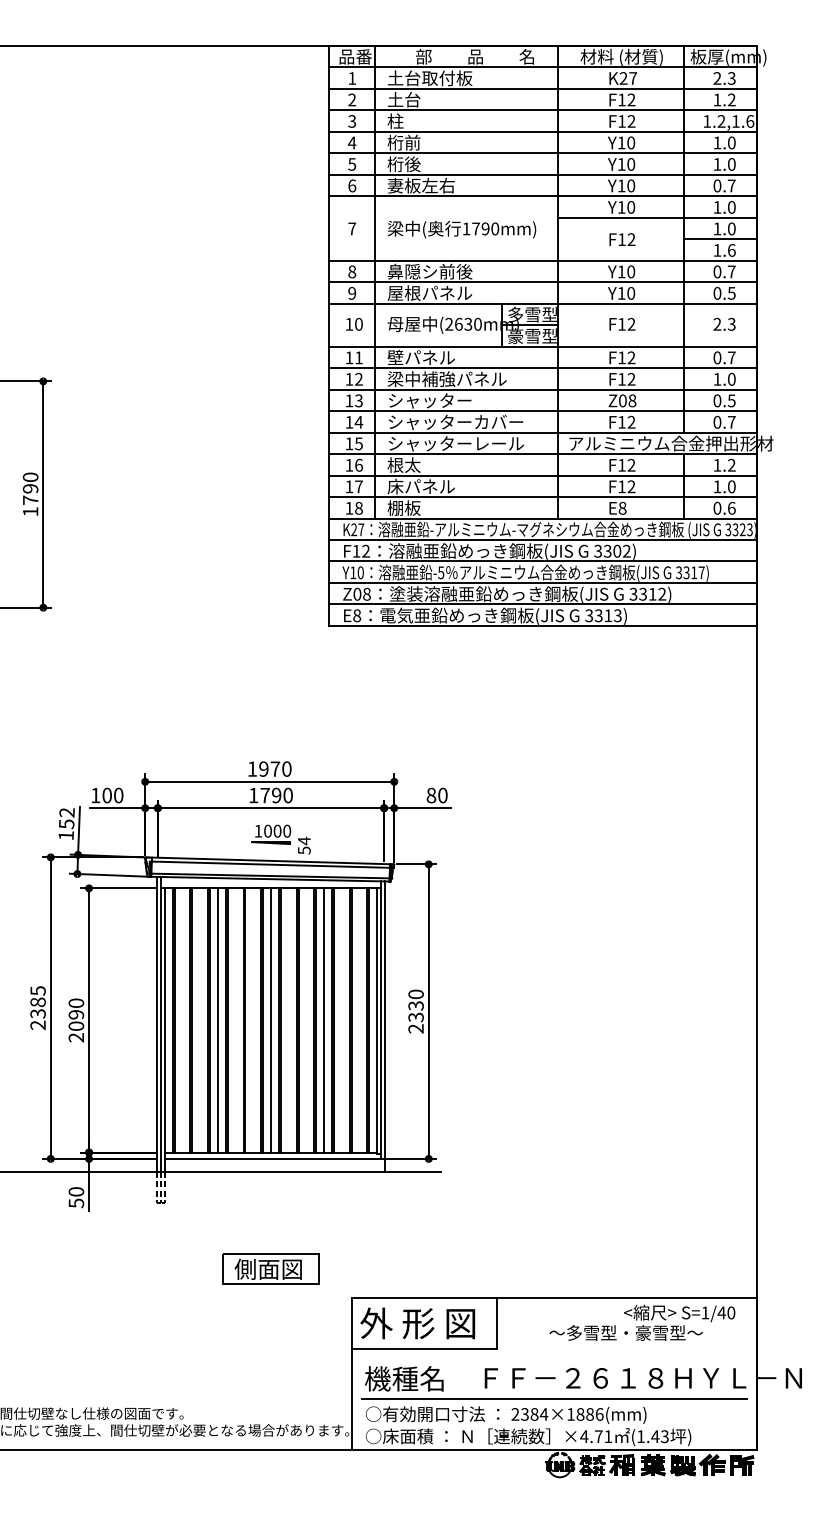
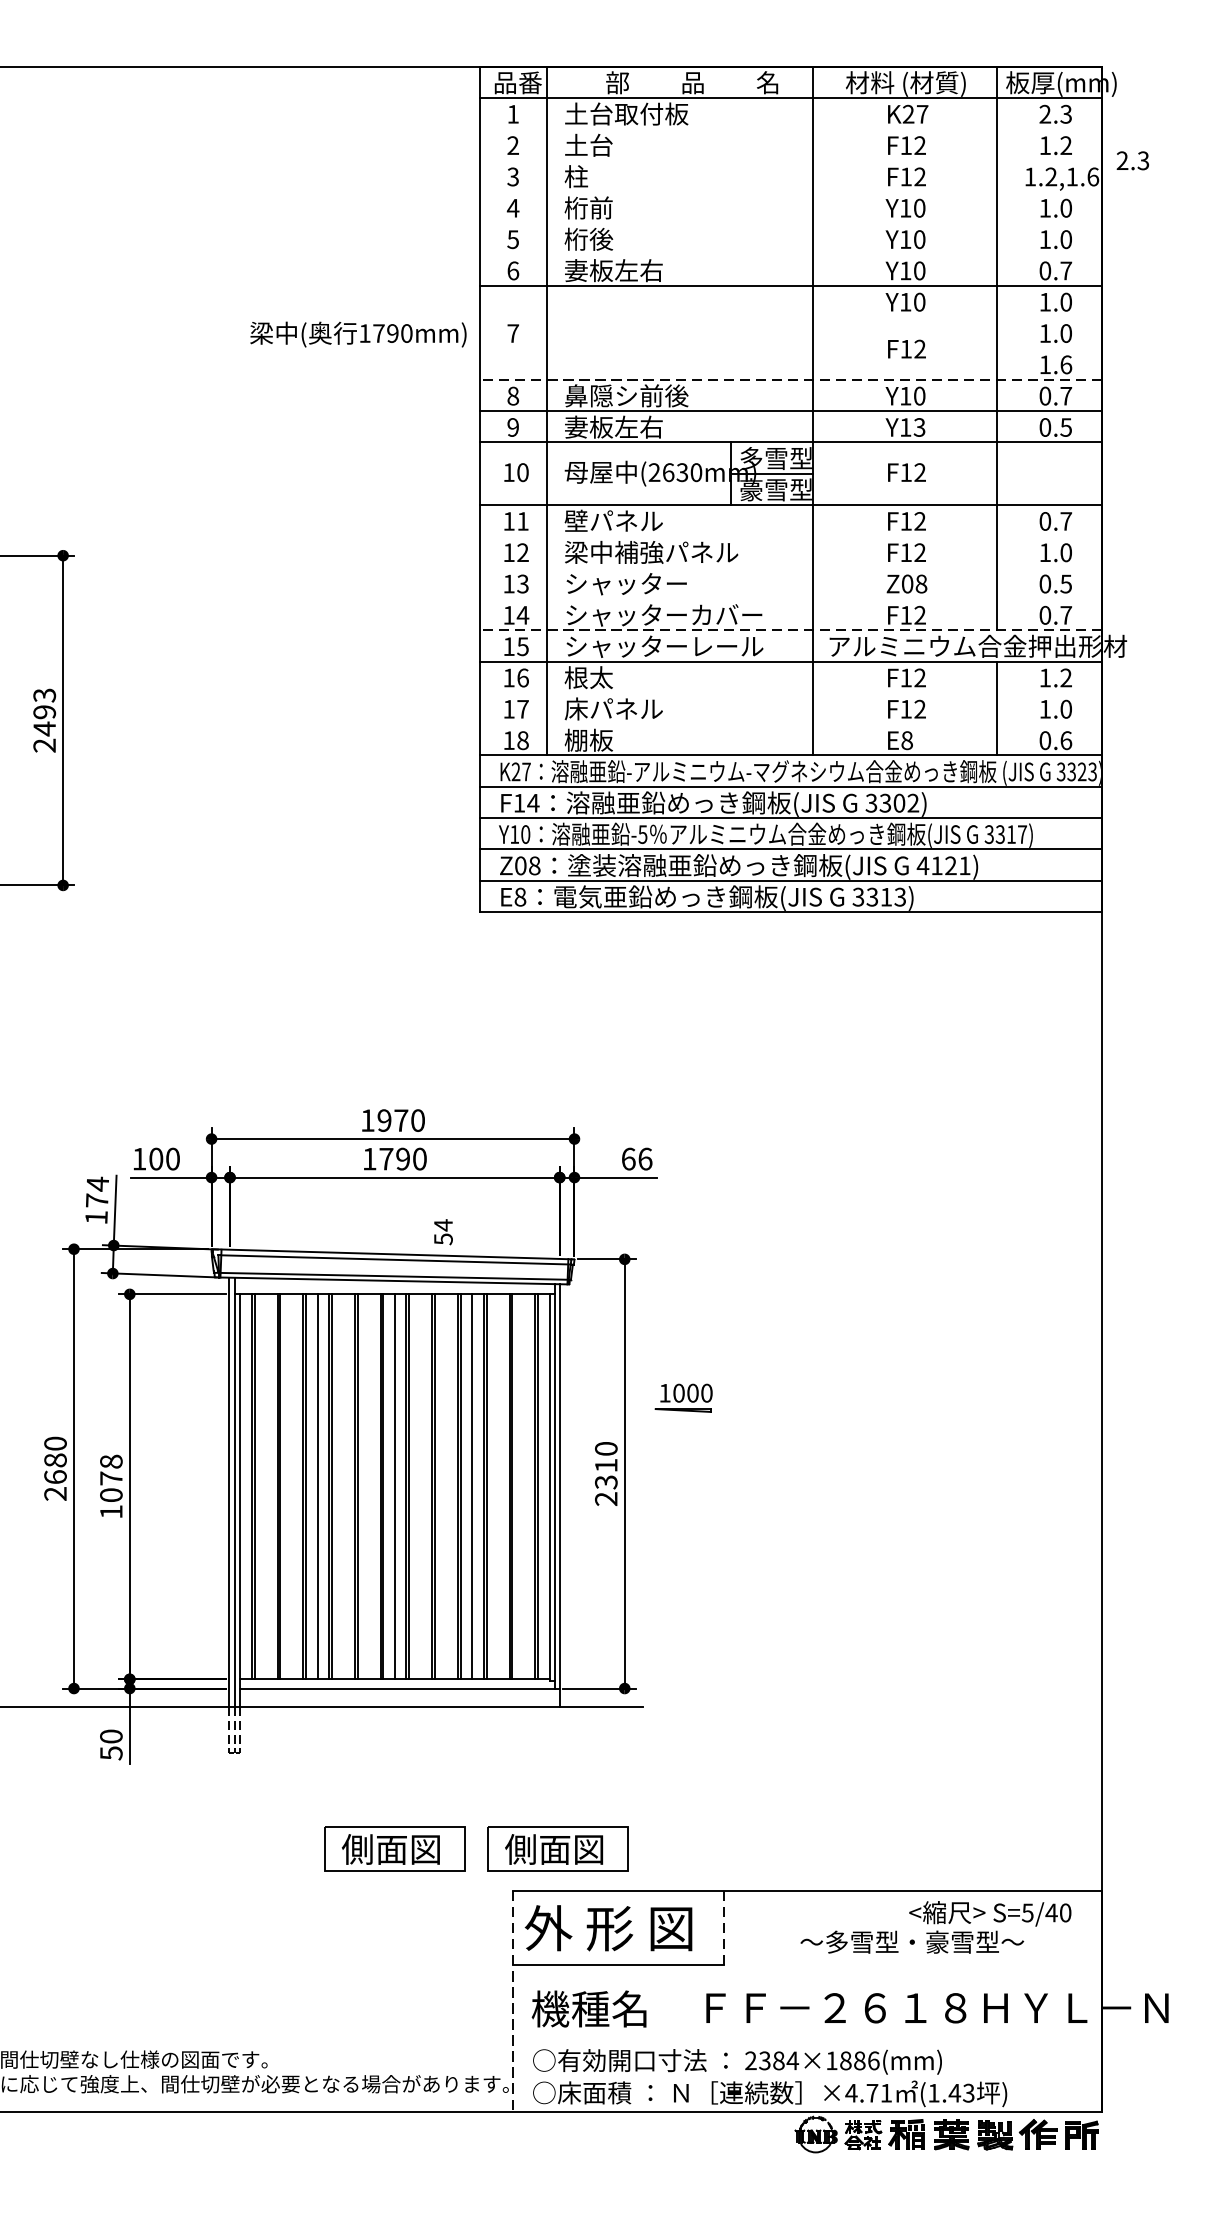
line: (542, 88) -> (790, 128), removed
line: (542, 110) -> (790, 160), removed
line: (542, 131) -> (790, 191), removed
line: (542, 153) -> (790, 223), removed
line: (542, 174) -> (790, 254), removed
line: (656, 217) -> (956, 316), removed
text: (461, 229) -> (357, 334), moved
line: (720, 239) -> (1049, 348), removed
line: (542, 260) -> (790, 379), solid -> dashed
text: (429, 292) -> (625, 426), 屋根パネル -> 妻板左右
text: (631, 293) -> (920, 427), Y10 -> Y13
text: (724, 323) -> (1132, 159), moved
line: (542, 368) -> (790, 536), removed
line: (542, 389) -> (790, 567), removed
line: (542, 411) -> (790, 599), removed
line: (542, 432) -> (790, 630), solid -> dashed
line: (542, 475) -> (790, 692), removed
text: (30, 494) -> (44, 720), 1790 -> 2493
line: (542, 497) -> (790, 724), removed
text: (365, 550) -> (532, 802), F12 -> F14
text: (647, 593) -> (943, 864), 3312) -> 4121)
text: (436, 795) -> (636, 1159), 80 -> 66
text: (66, 818) -> (96, 1192), 152 -> 174
part: (271, 834) -> (684, 1397), moved
text: (37, 1002) -> (54, 1460), 2385 -> 2680
text: (415, 1005) -> (605, 1465), 2330 -> 2310
text: (76, 1020) -> (111, 1486), 2090 -> 1078
part: (382, 1268) -> (557, 1848), added
text: (705, 1312) -> (1027, 1912), S=1/40 -> S=5/40
line: (496, 1323) -> (723, 1928), solid -> dashed
line: (352, 1373) -> (513, 2001), solid -> dashed
line: (554, 1399) -> (807, 2039), removed

